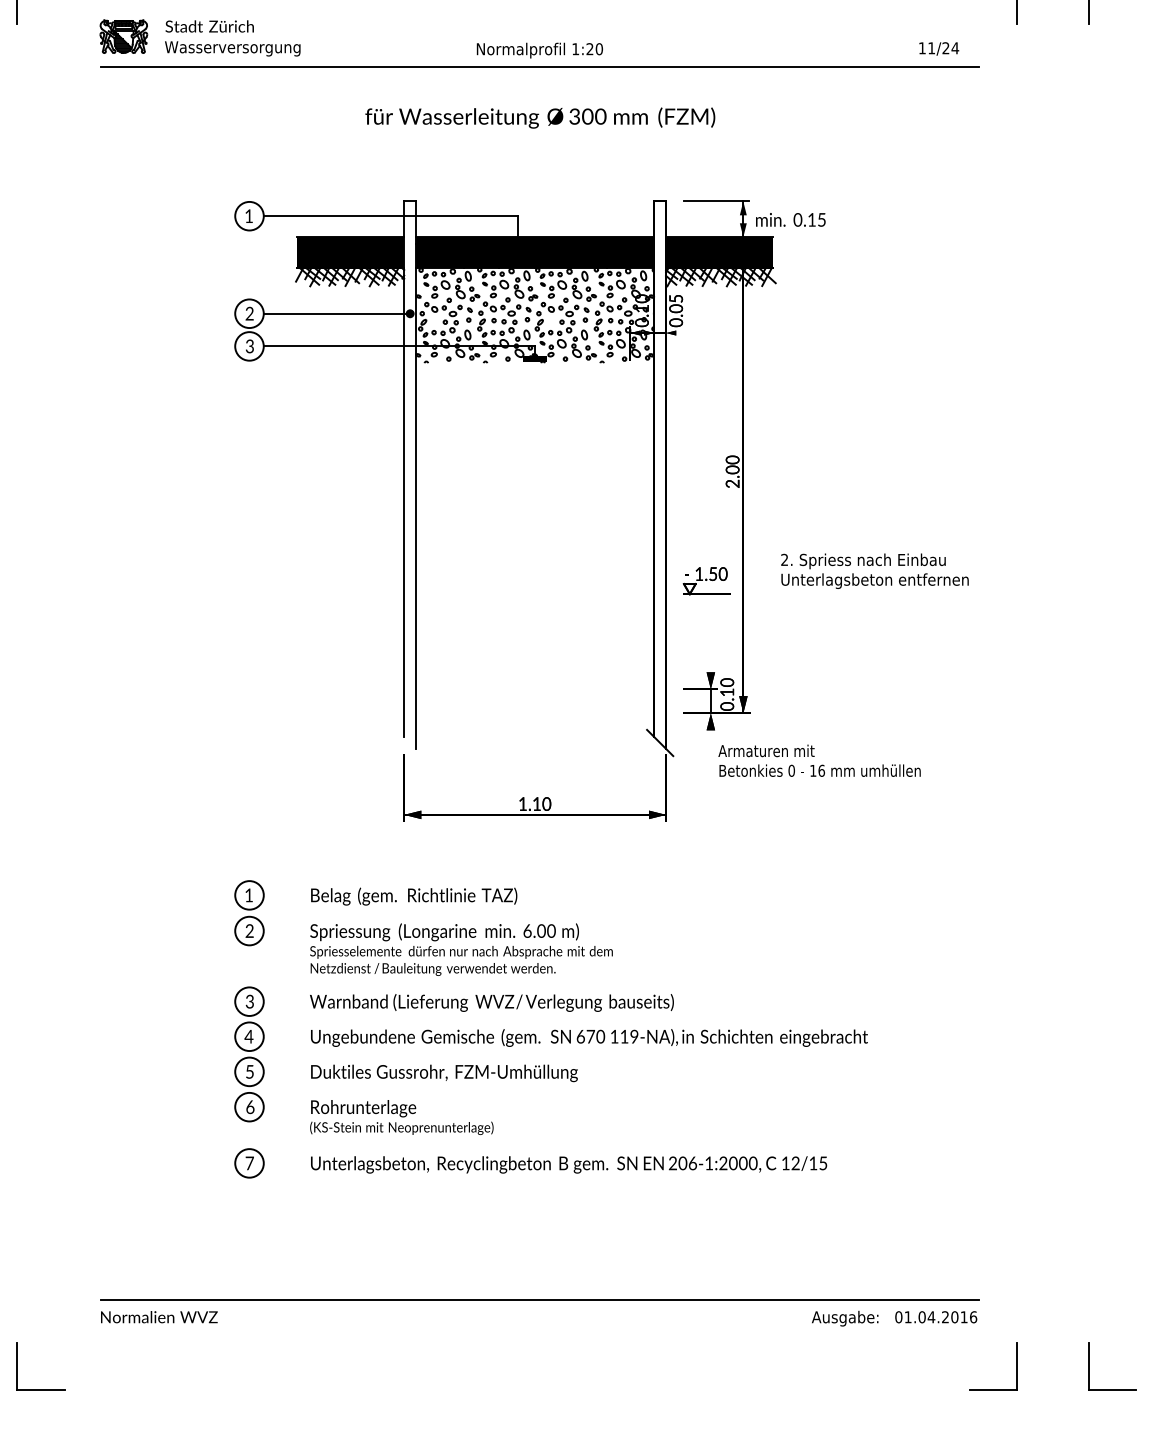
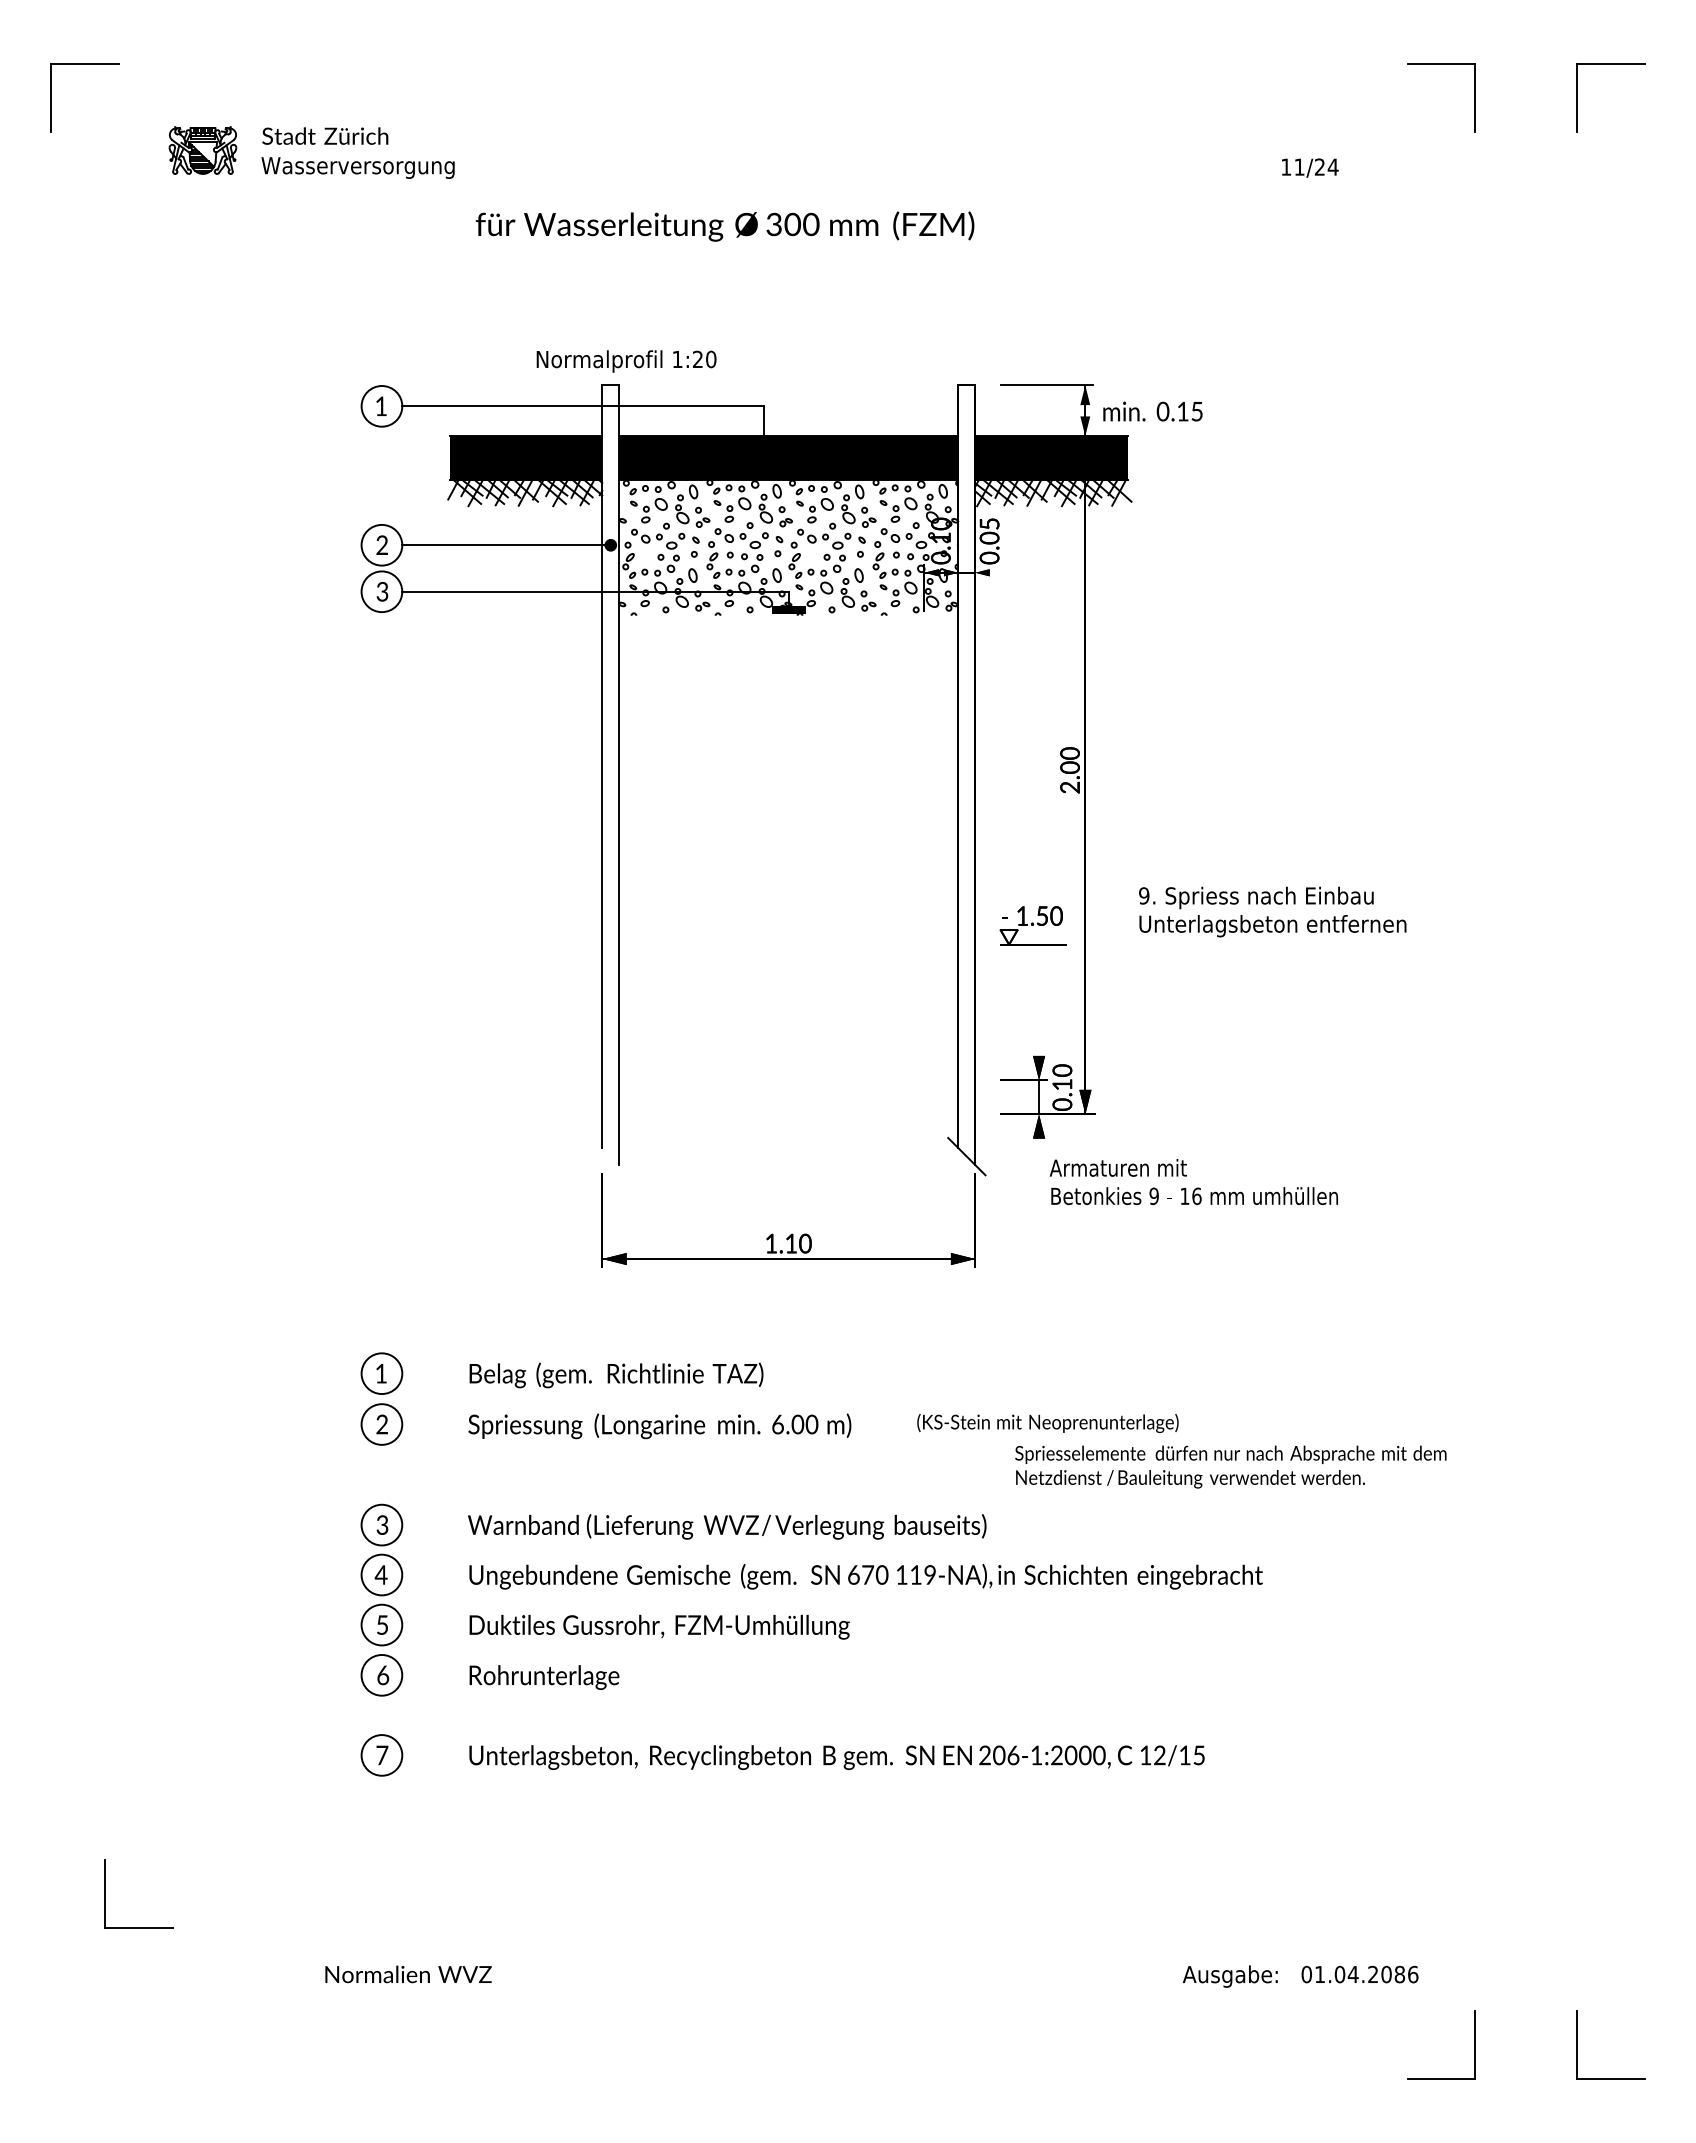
text: (939, 48) -> (1310, 167), moved
text: (539, 50) -> (626, 361), moved
line: (539, 66) -> (795, 193), removed
text: (539, 118) -> (724, 226), moved
text: (784, 559) -> (1144, 895), 2. -> 9.
text: (791, 770) -> (1153, 1196), 0 -> 9
text: (461, 960) -> (1230, 1466), moved
text: (401, 1128) -> (1047, 1423), moved
line: (539, 1299) -> (795, 1949), removed
text: (159, 1317) -> (408, 1974), moved
text: (963, 1317) -> (1399, 1974), 01.04.2016 -> 01.04.2086
part: (17, 1366) -> (105, 1893), moved

